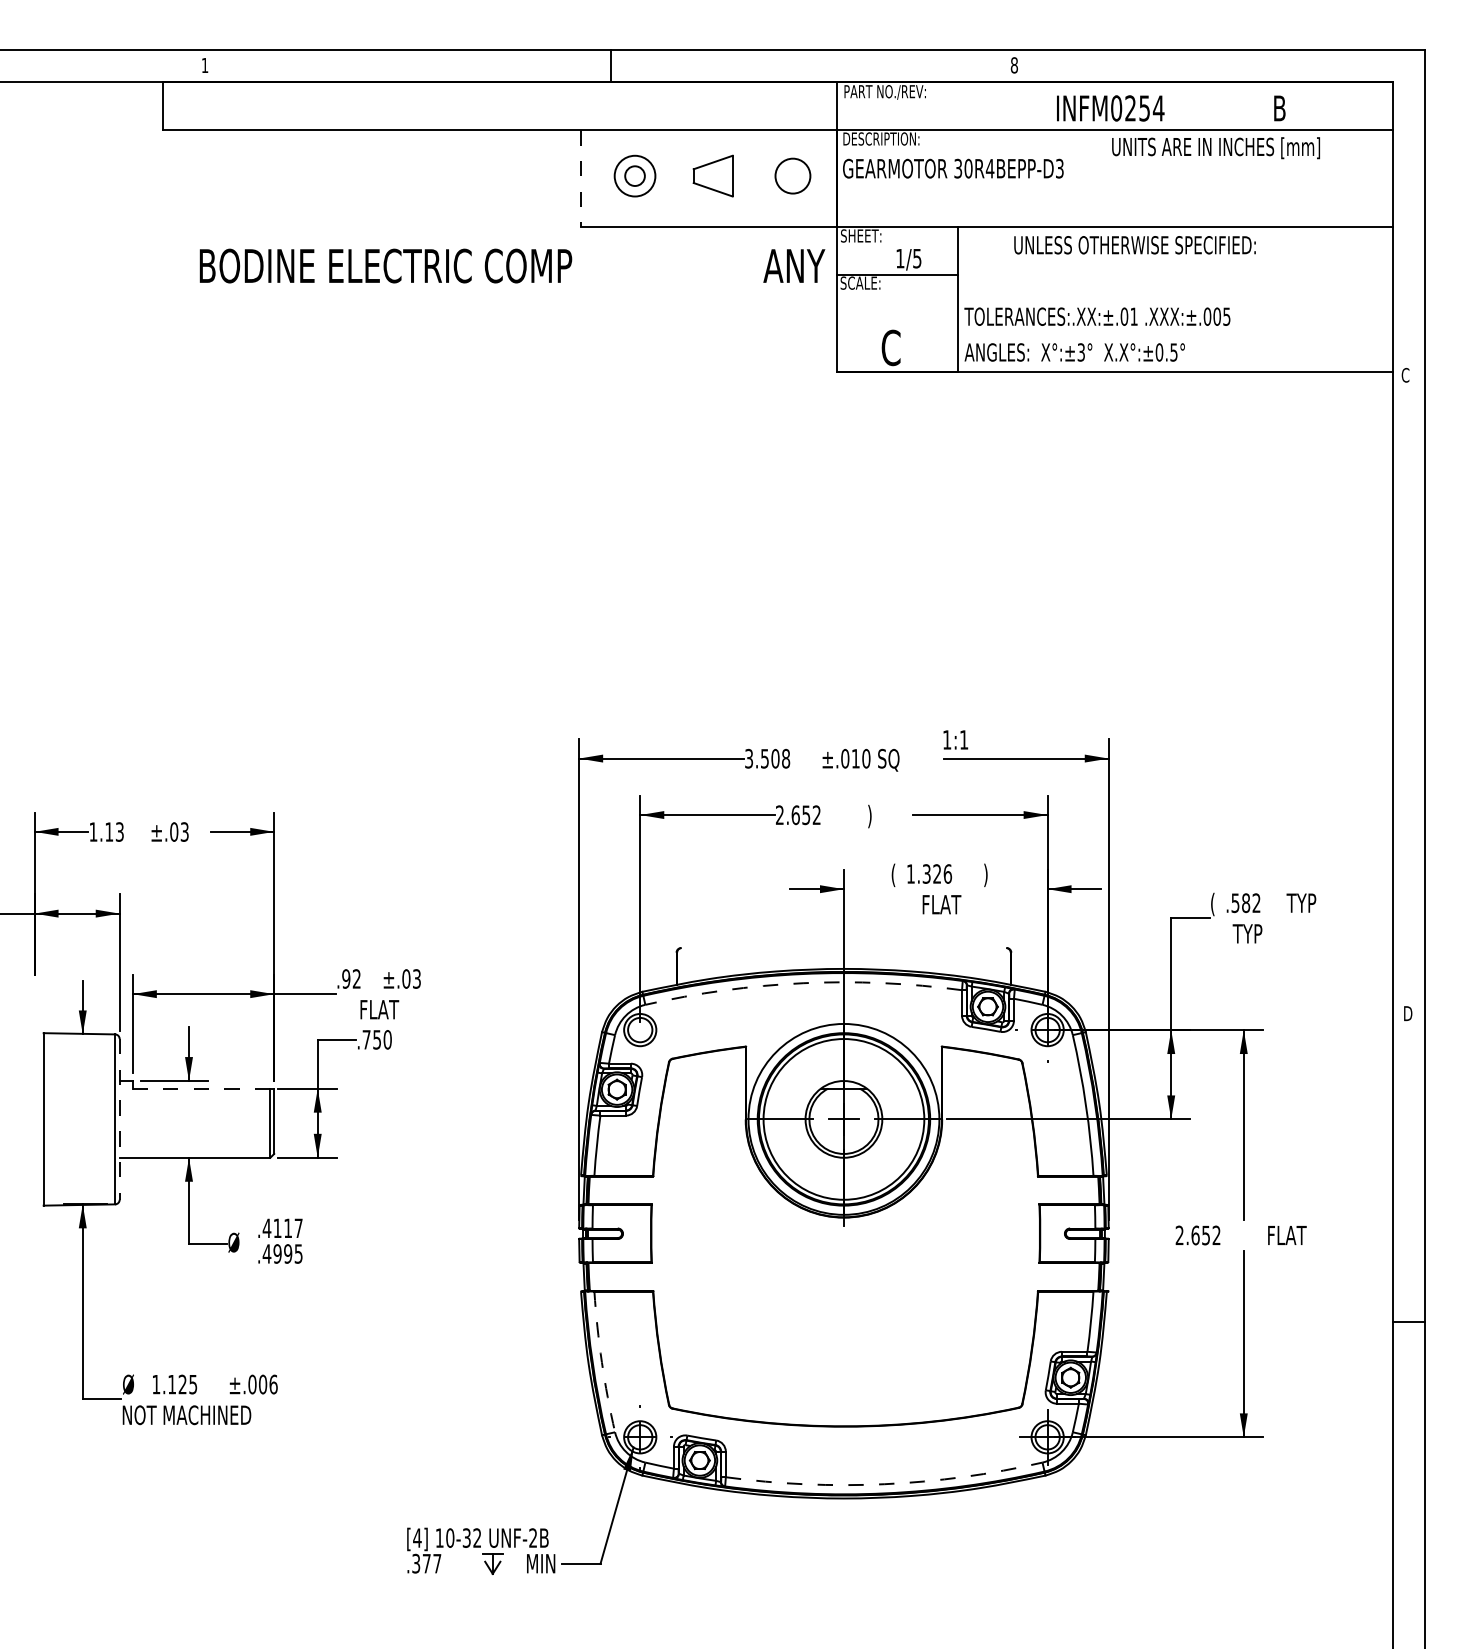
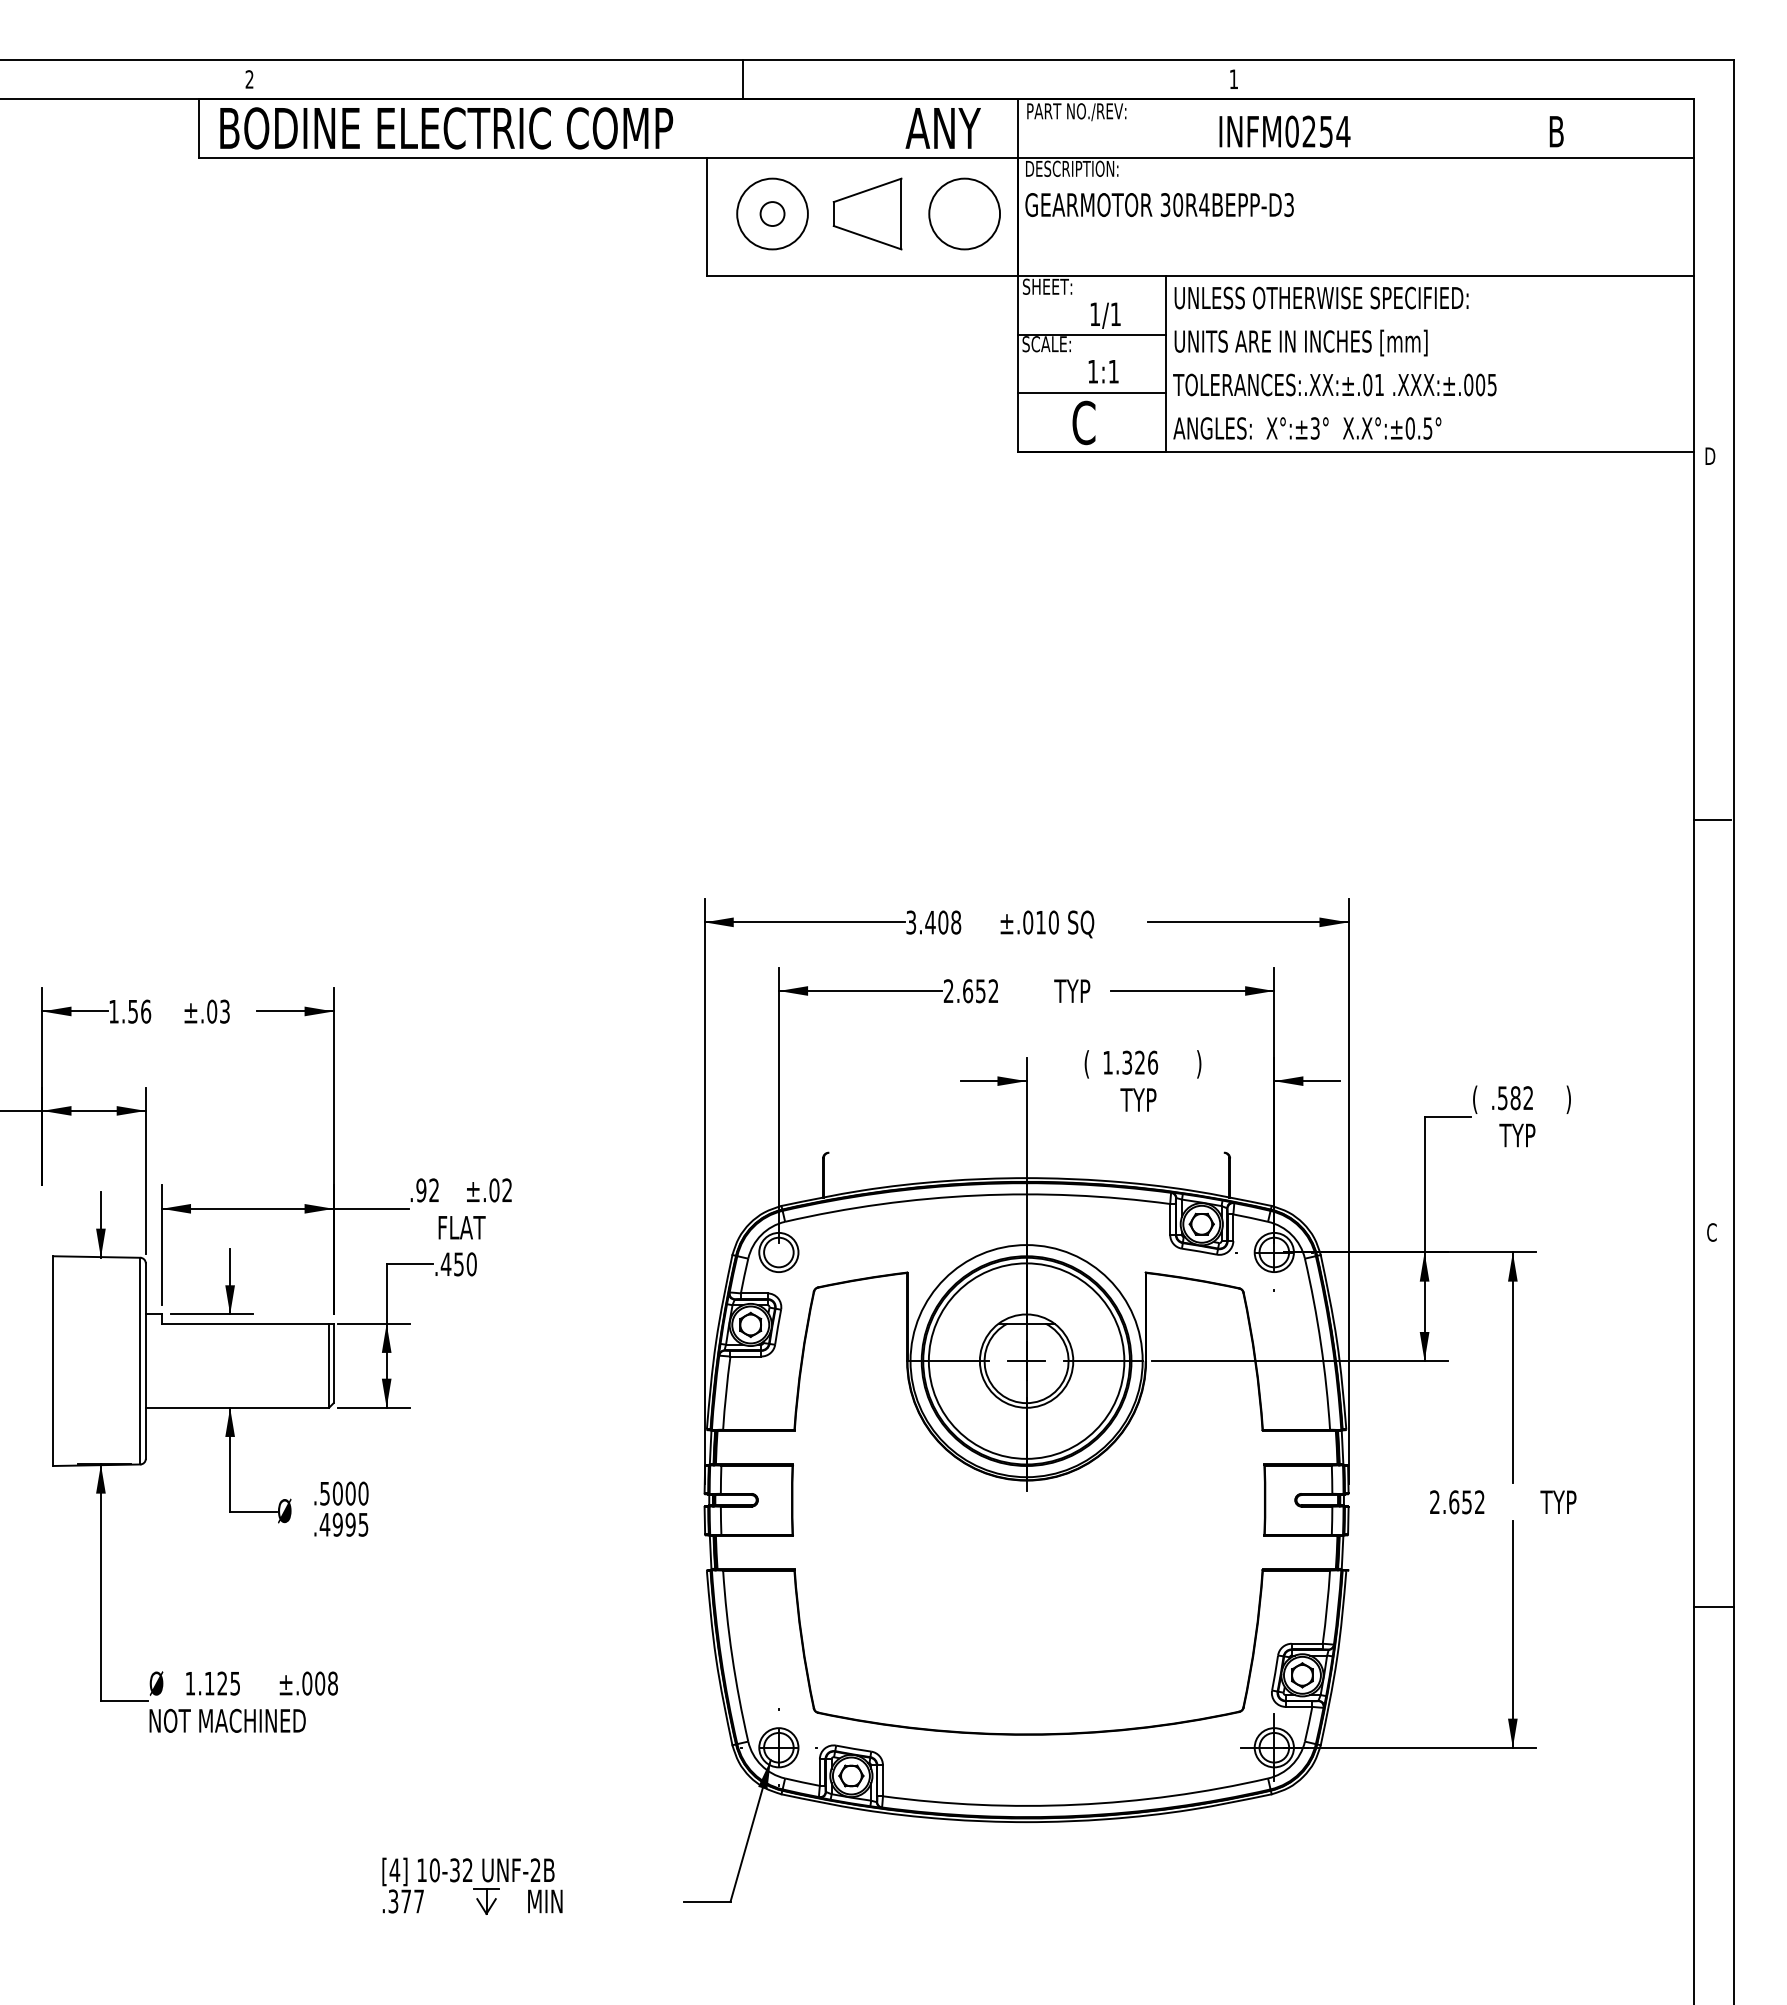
text: (204, 65) -> (249, 79), 1 -> 2
text: (1014, 65) -> (1233, 79), 8 -> 1
text: (1110, 108) -> (1284, 131), moved
text: (1215, 147) -> (1300, 342), moved
circle: (635, 175) -> (772, 213), size x1.43
part: (713, 175) -> (867, 213), size x1.43
circle: (792, 175) -> (964, 213), size x1.67
line: (581, 178) -> (707, 216), dashed -> solid
text: (1134, 244) -> (1321, 297), moved
text: (917, 258) -> (1115, 314), 1/5 -> 1/1
text: (512, 266) -> (600, 128), moved
line: (897, 323) -> (1091, 393), added
text: (1406, 375) -> (1710, 456), C -> D
line: (1407, 674) -> (1711, 819), added
text: (955, 739) -> (1103, 371), moved
text: (764, 758) -> (930, 922), 3.508 -> 3.408
text: (881, 816) -> (1072, 992), ) -> TYP
text: (114, 831) -> (139, 1011), 1.13 -> 1.56
text: (940, 904) -> (1144, 1099), FLAT -> TYP
text: (1301, 904) -> (1582, 1099), TYP -> )
text: (417, 979) -> (507, 1190), ±.03 -> ±.02
arc: (802, 983) -> (976, 1195), dashed -> solid
text: (1407, 1013) -> (1712, 1232), D -> C
text: (366, 1039) -> (445, 1263), .750 -> .450
line: (201, 1088) -> (245, 1323), dashed -> solid
line: (119, 1119) -> (145, 1361), dashed -> solid
text: (282, 1228) -> (343, 1493), .4117 -> .5000
text: (1286, 1234) -> (1564, 1501), FLAT -> TYP
arc: (602, 1362) -> (732, 1656), dashed -> solid
text: (274, 1384) -> (333, 1683), ±.006 -> ±.008
arc: (884, 1483) -> (1076, 1804), dashed -> solid
part: (481, 1550) -> (472, 1885), moved

